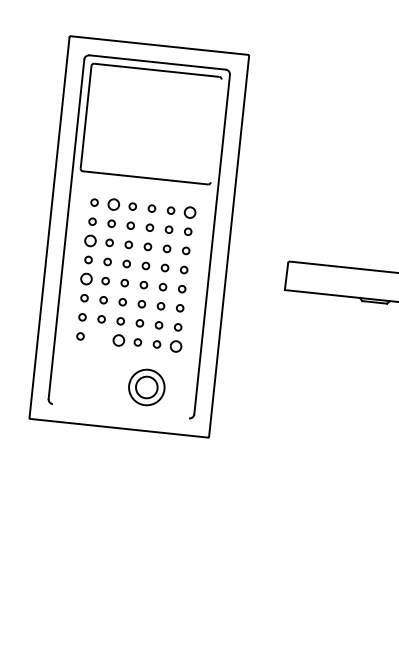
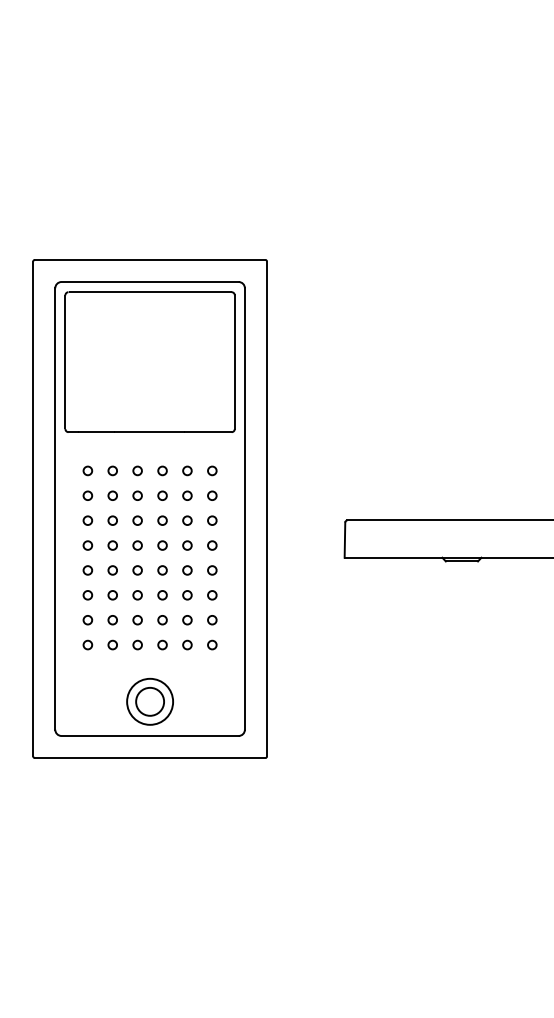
line: (215, 131) -> (234, 362), added
circle: (113, 204) -> (112, 470), size x0.62
circle: (190, 212) -> (212, 470), size x0.62
circle: (90, 240) -> (87, 520), size x0.62
circle: (86, 279) -> (87, 570), size x0.62
circle: (99, 337) -> (112, 644), added
circle: (118, 340) -> (137, 644), size x0.62
circle: (176, 346) -> (212, 644), size x0.62
part: (146, 387) -> (149, 701), moved
line: (120, 410) -> (149, 735), added

